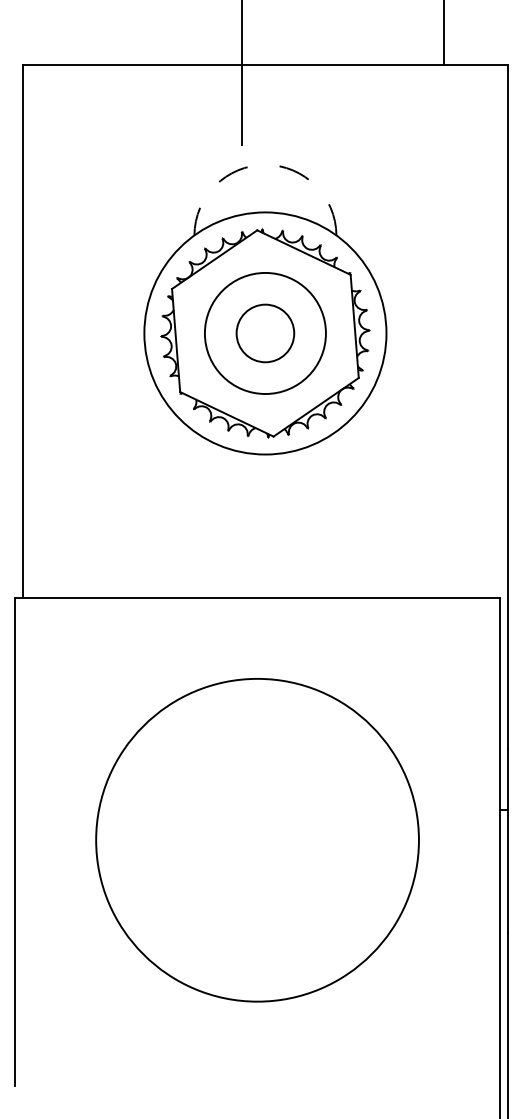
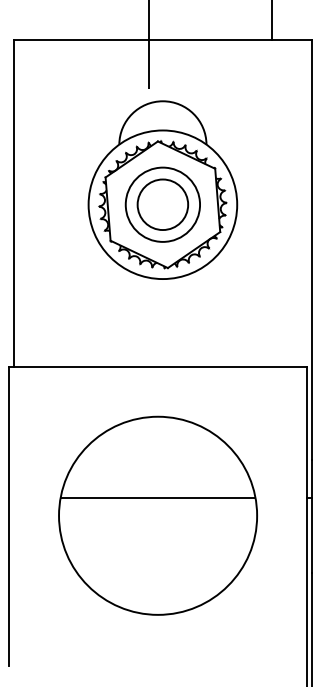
arc: (264, 165) -> (162, 101), dashed -> solid
circle: (264, 333) -> (162, 204), size x1.43
line: (256, 810) -> (157, 497), added

